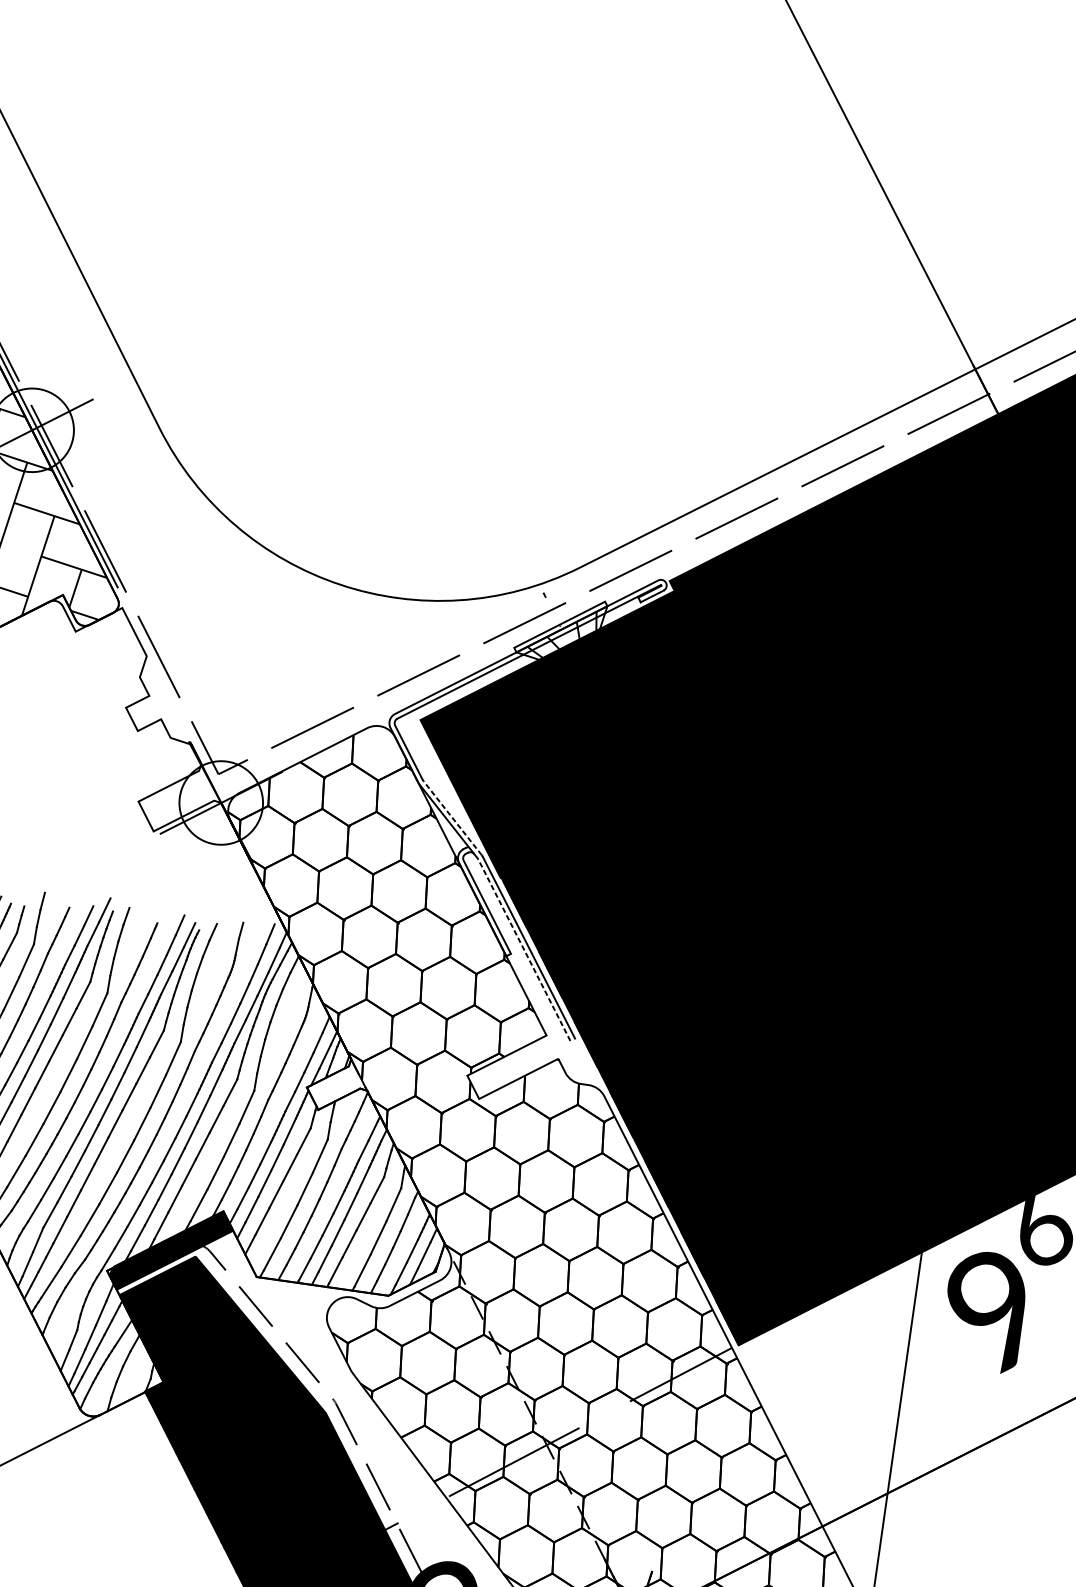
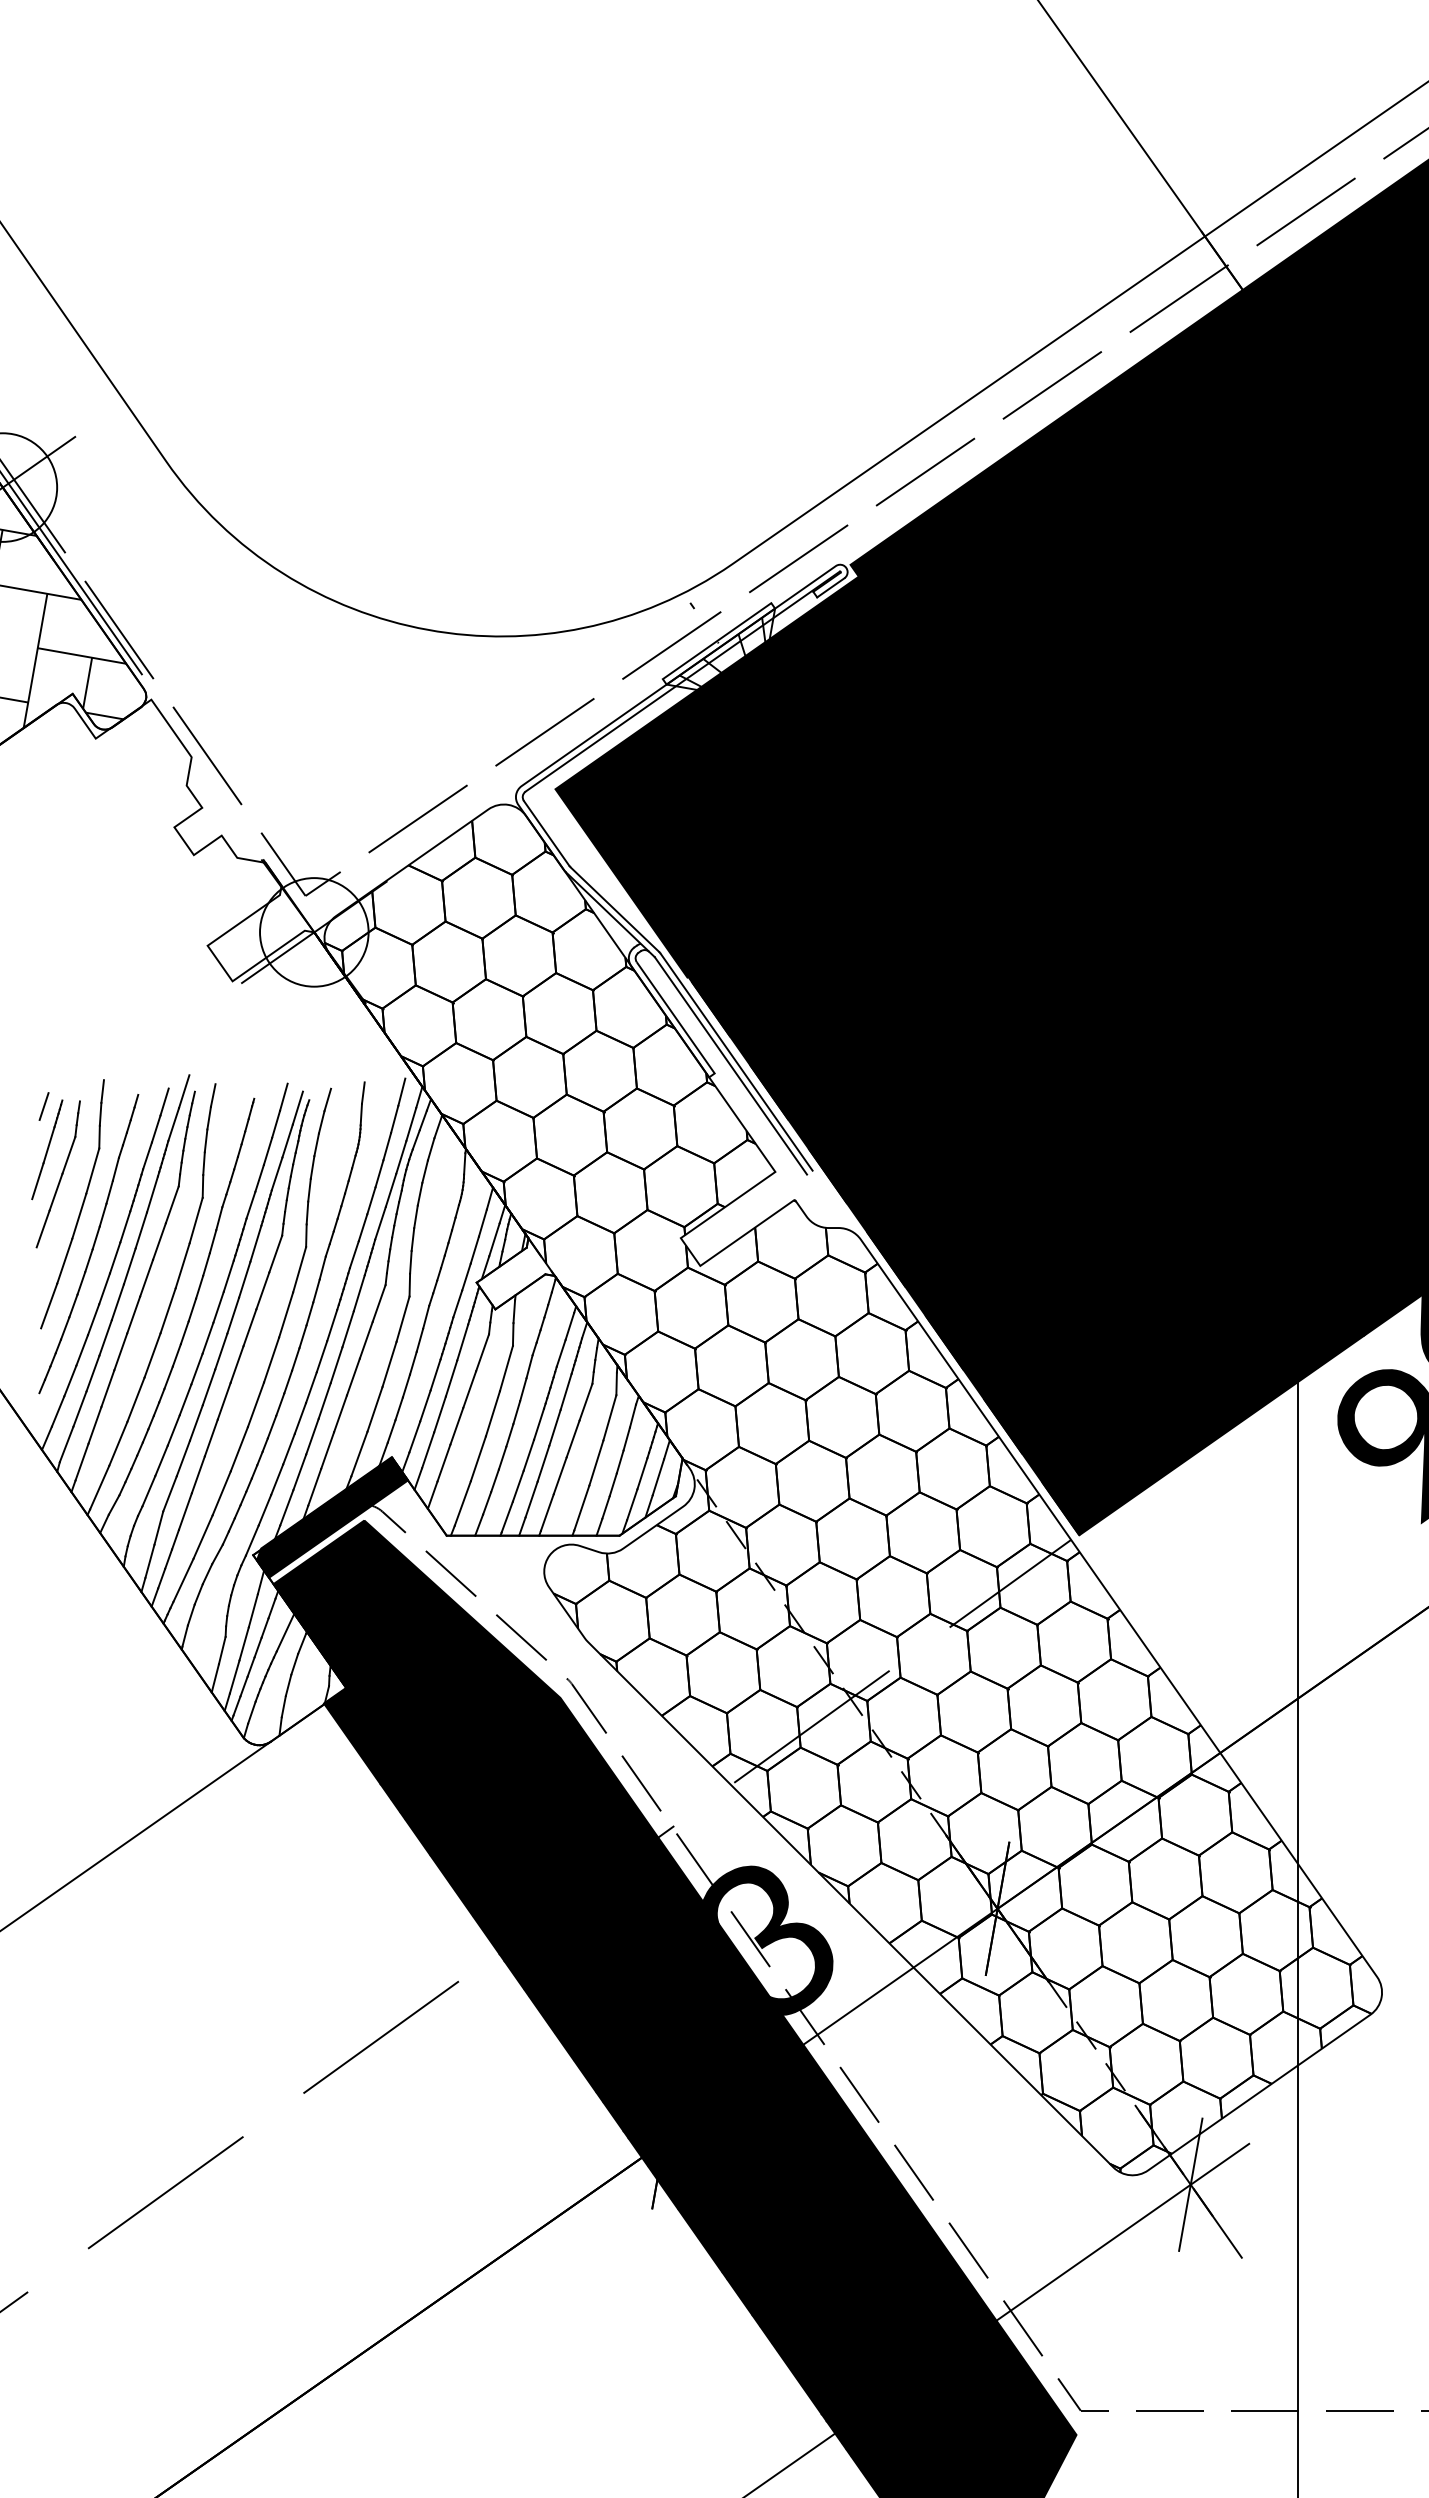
line: (452, 818) -> (614, 909), dashed -> solid
line: (523, 949) -> (730, 1065), dashed -> solid

